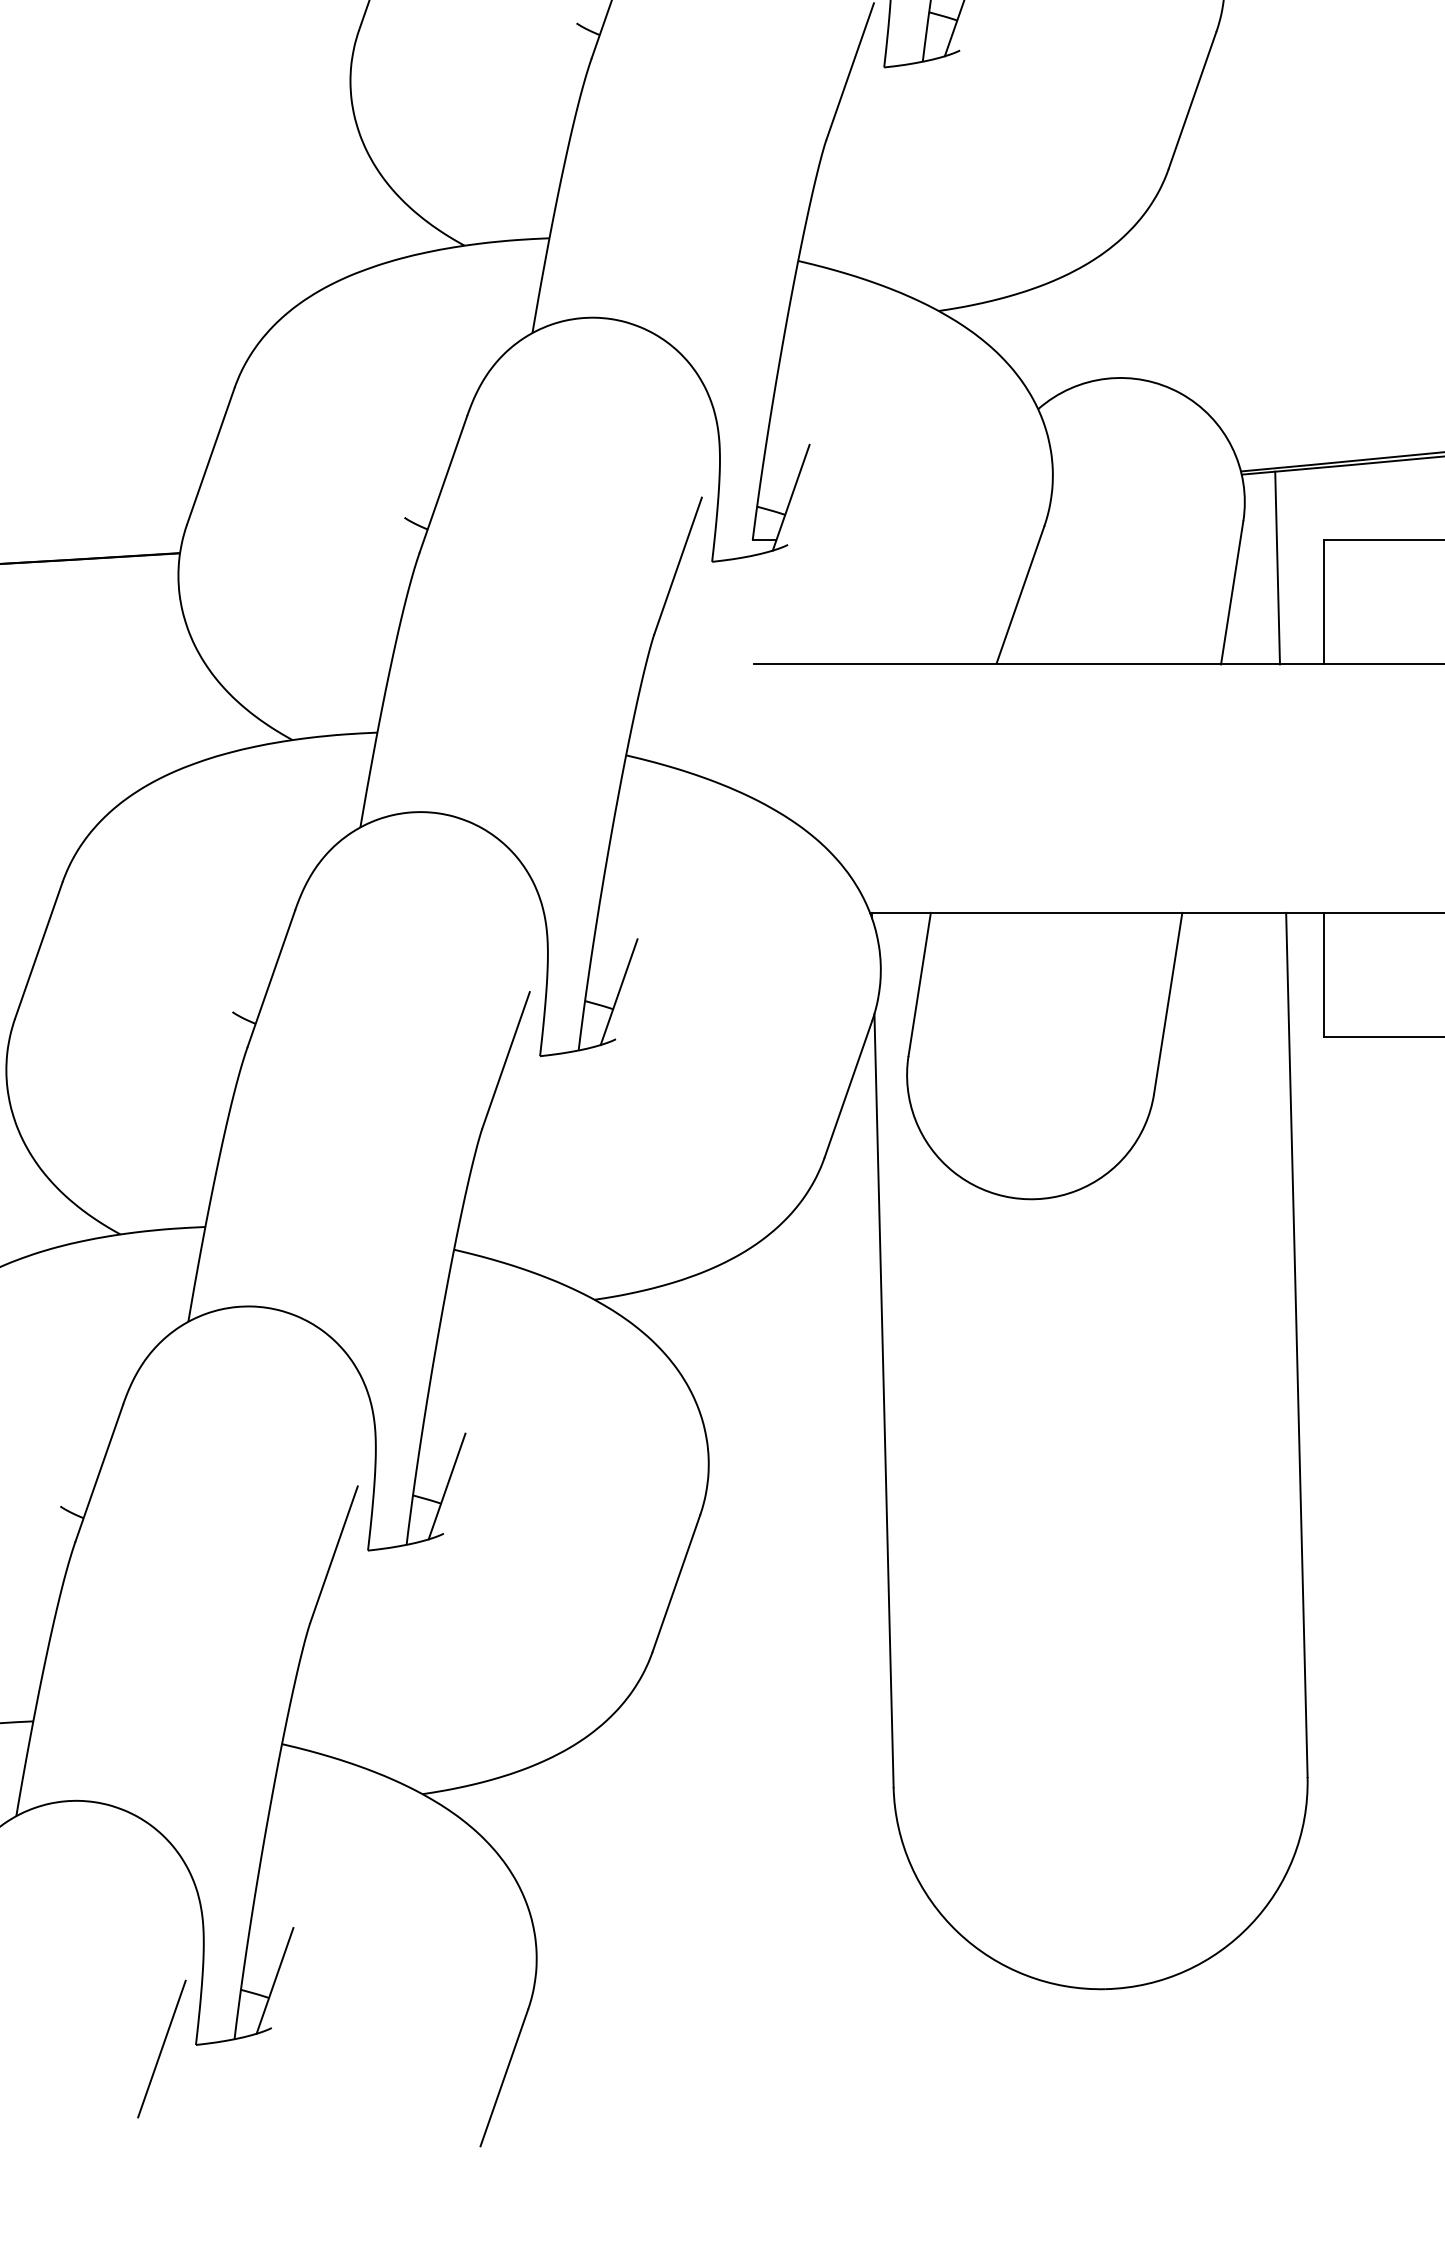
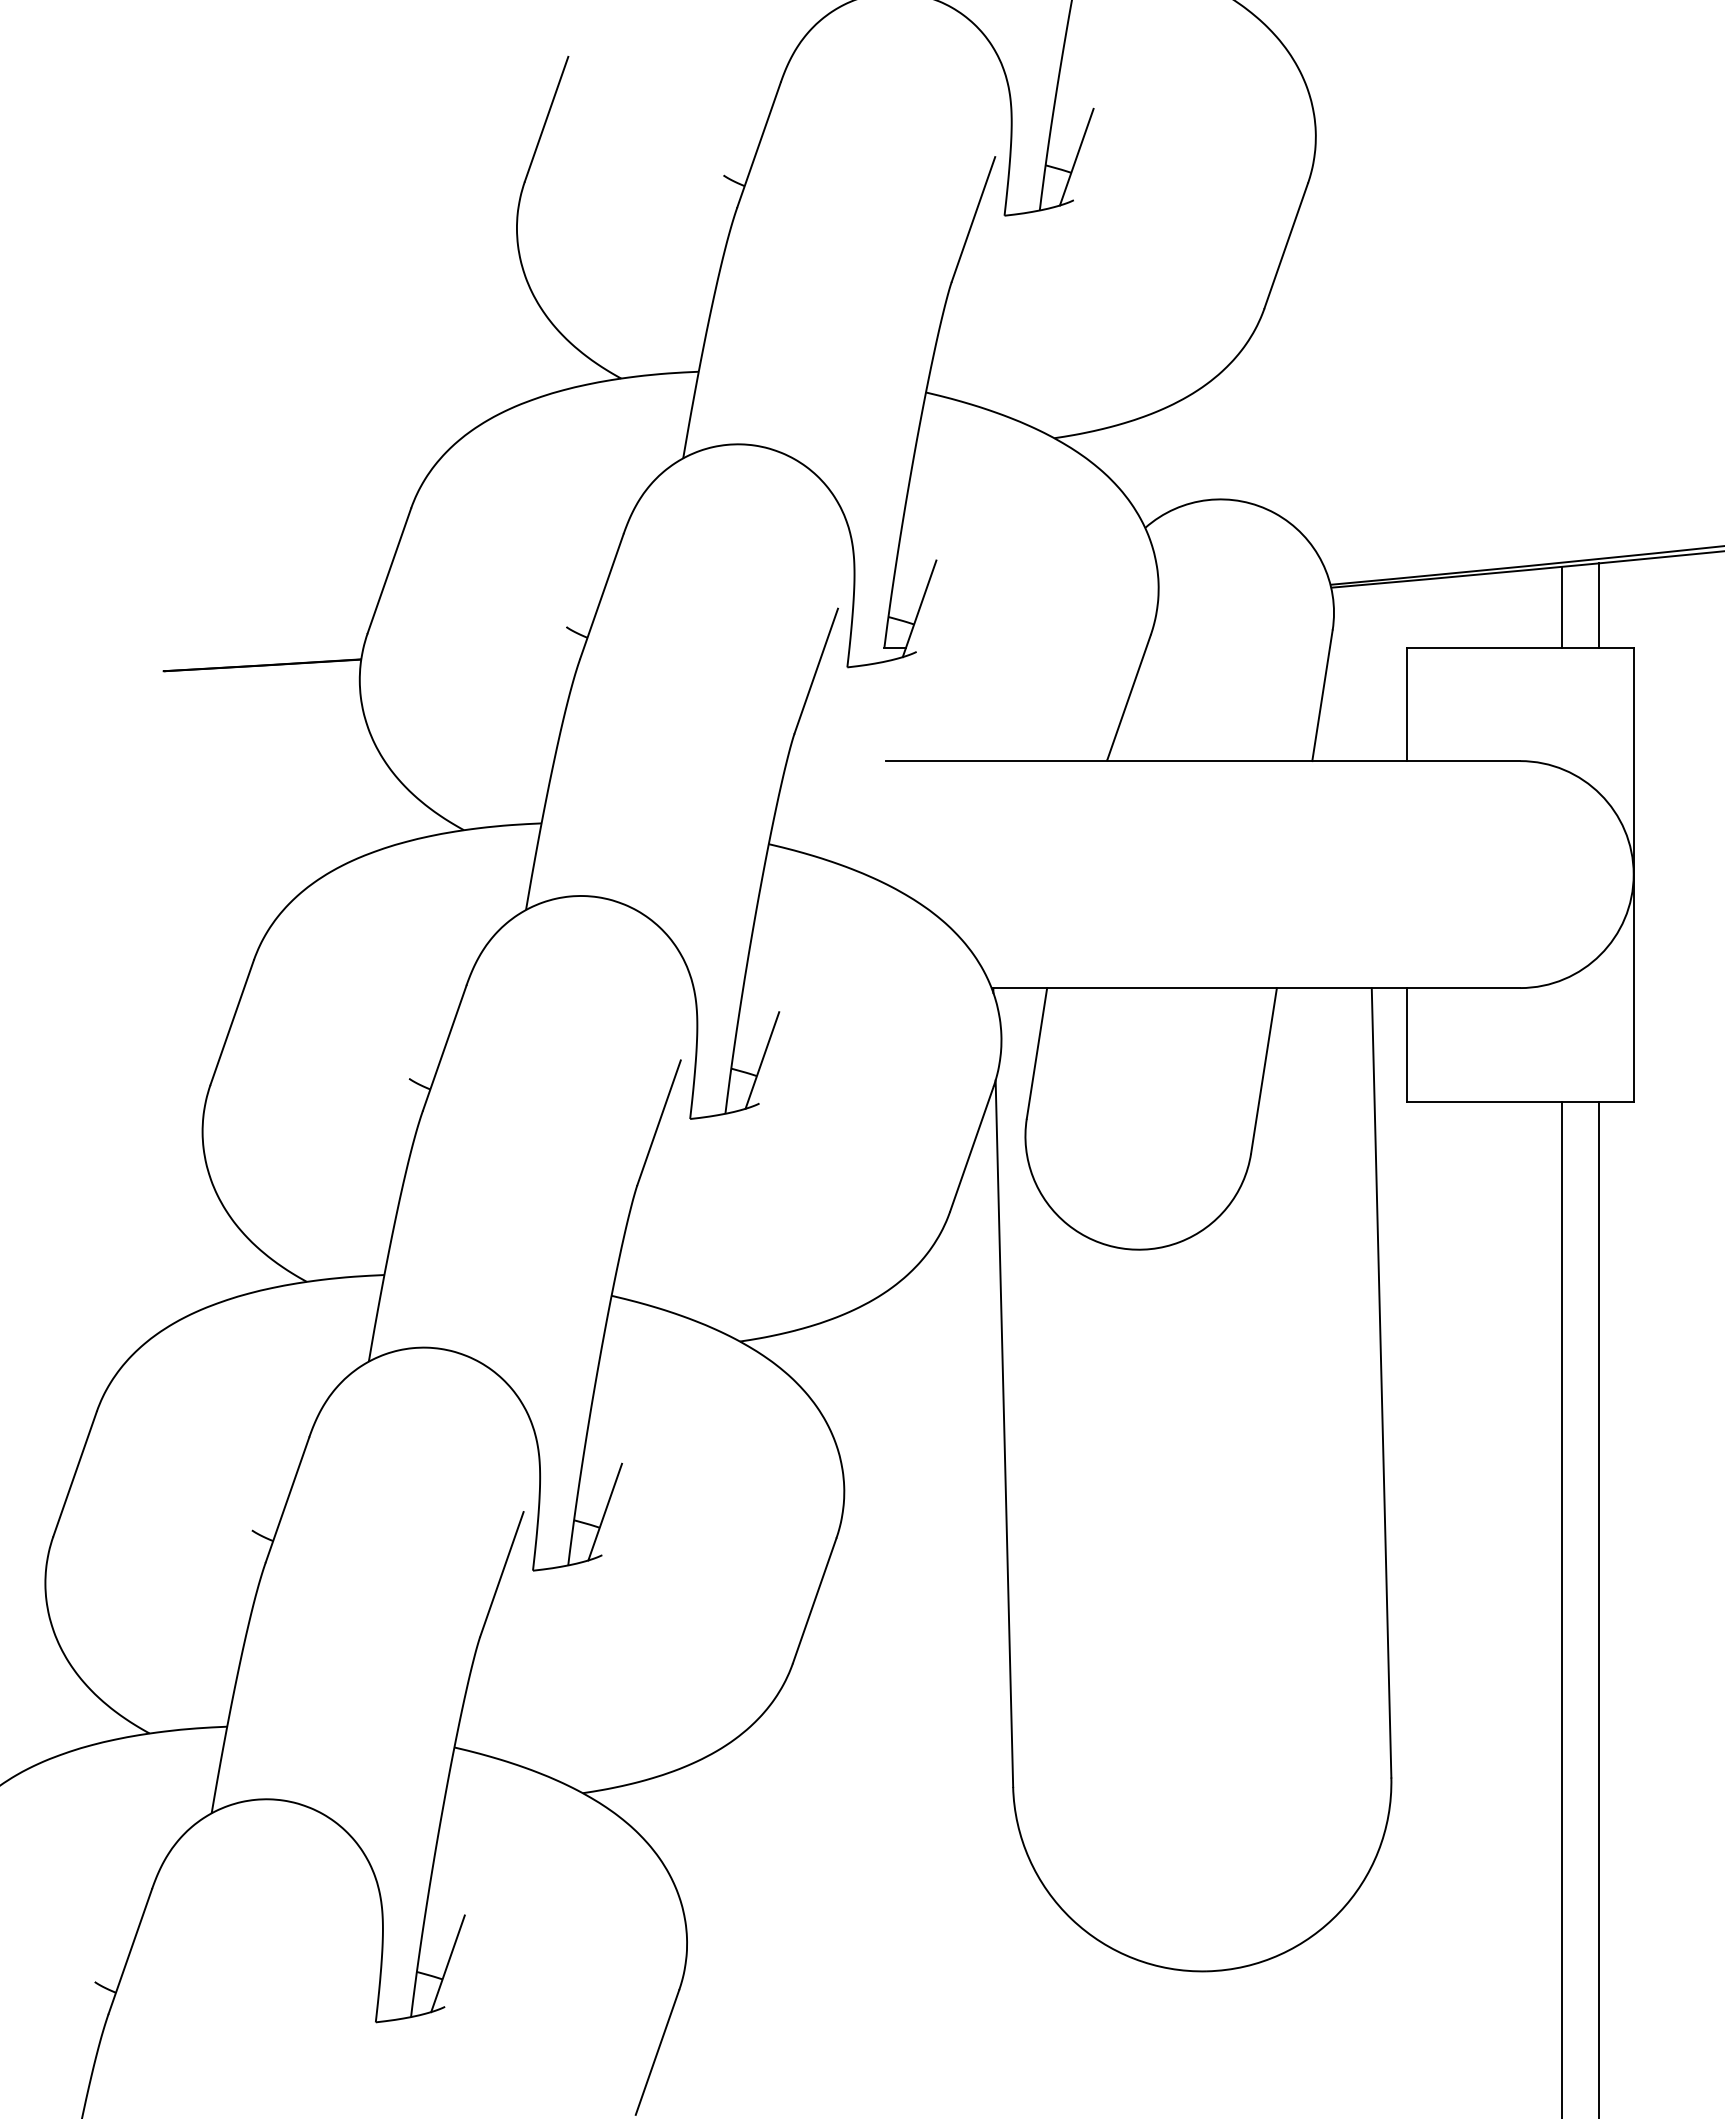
line: (1277, 568) -> (1363, 673), removed
line: (161, 2048) -> (344, 2025), removed

